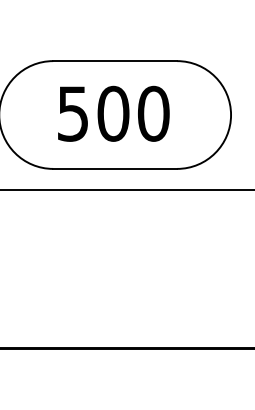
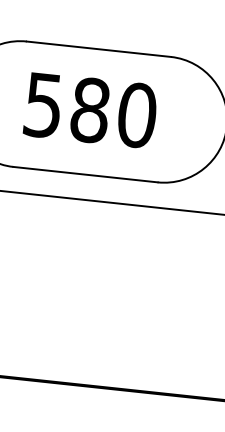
text: (113, 113) -> (90, 109), 500 -> 580

